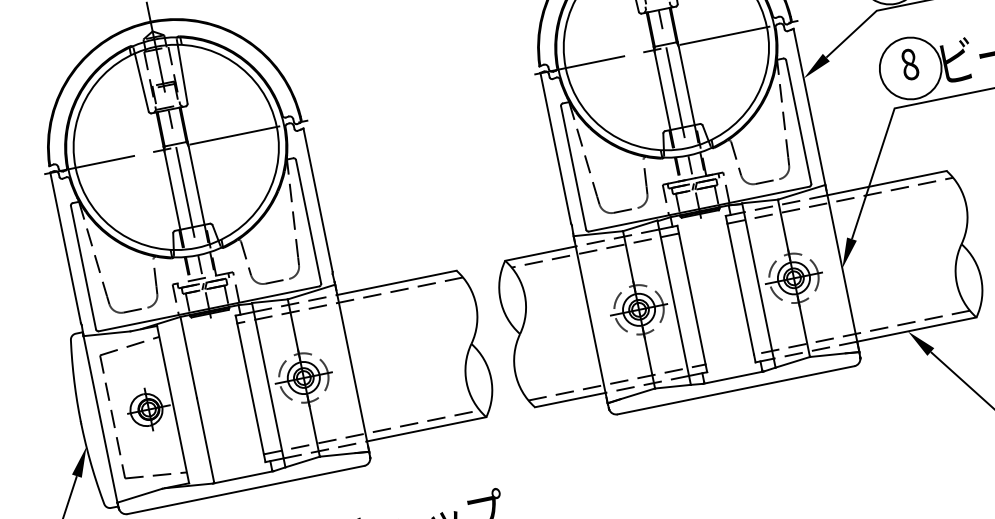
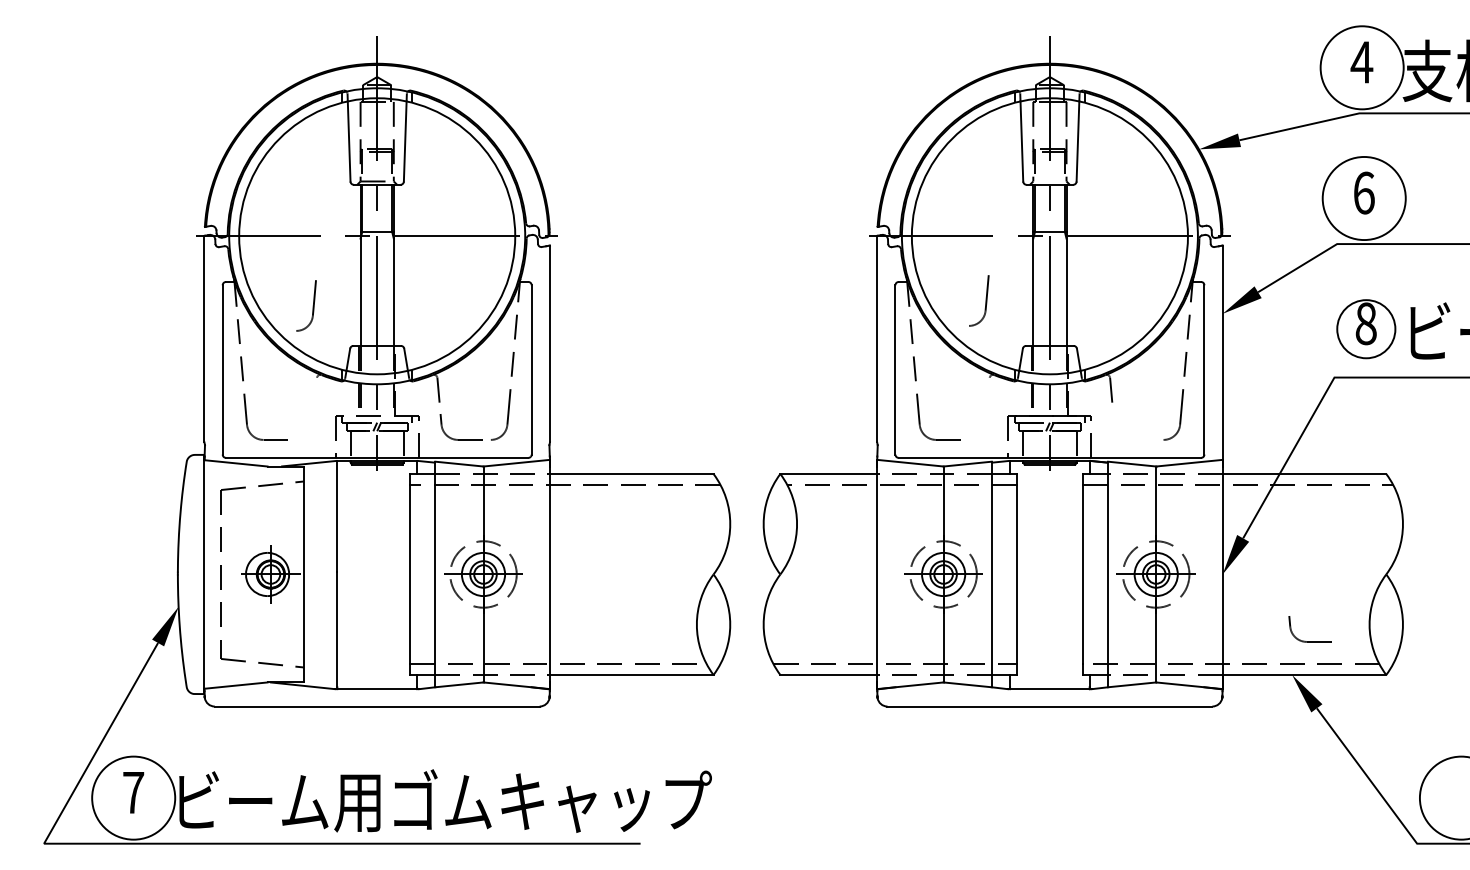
circle: (909, 68) -> (1365, 328), size x0.7
part: (757, 183) -> (1309, 641), moved
part: (641, 187) -> (979, 300), moved
part: (151, 287) -> (306, 305), moved

